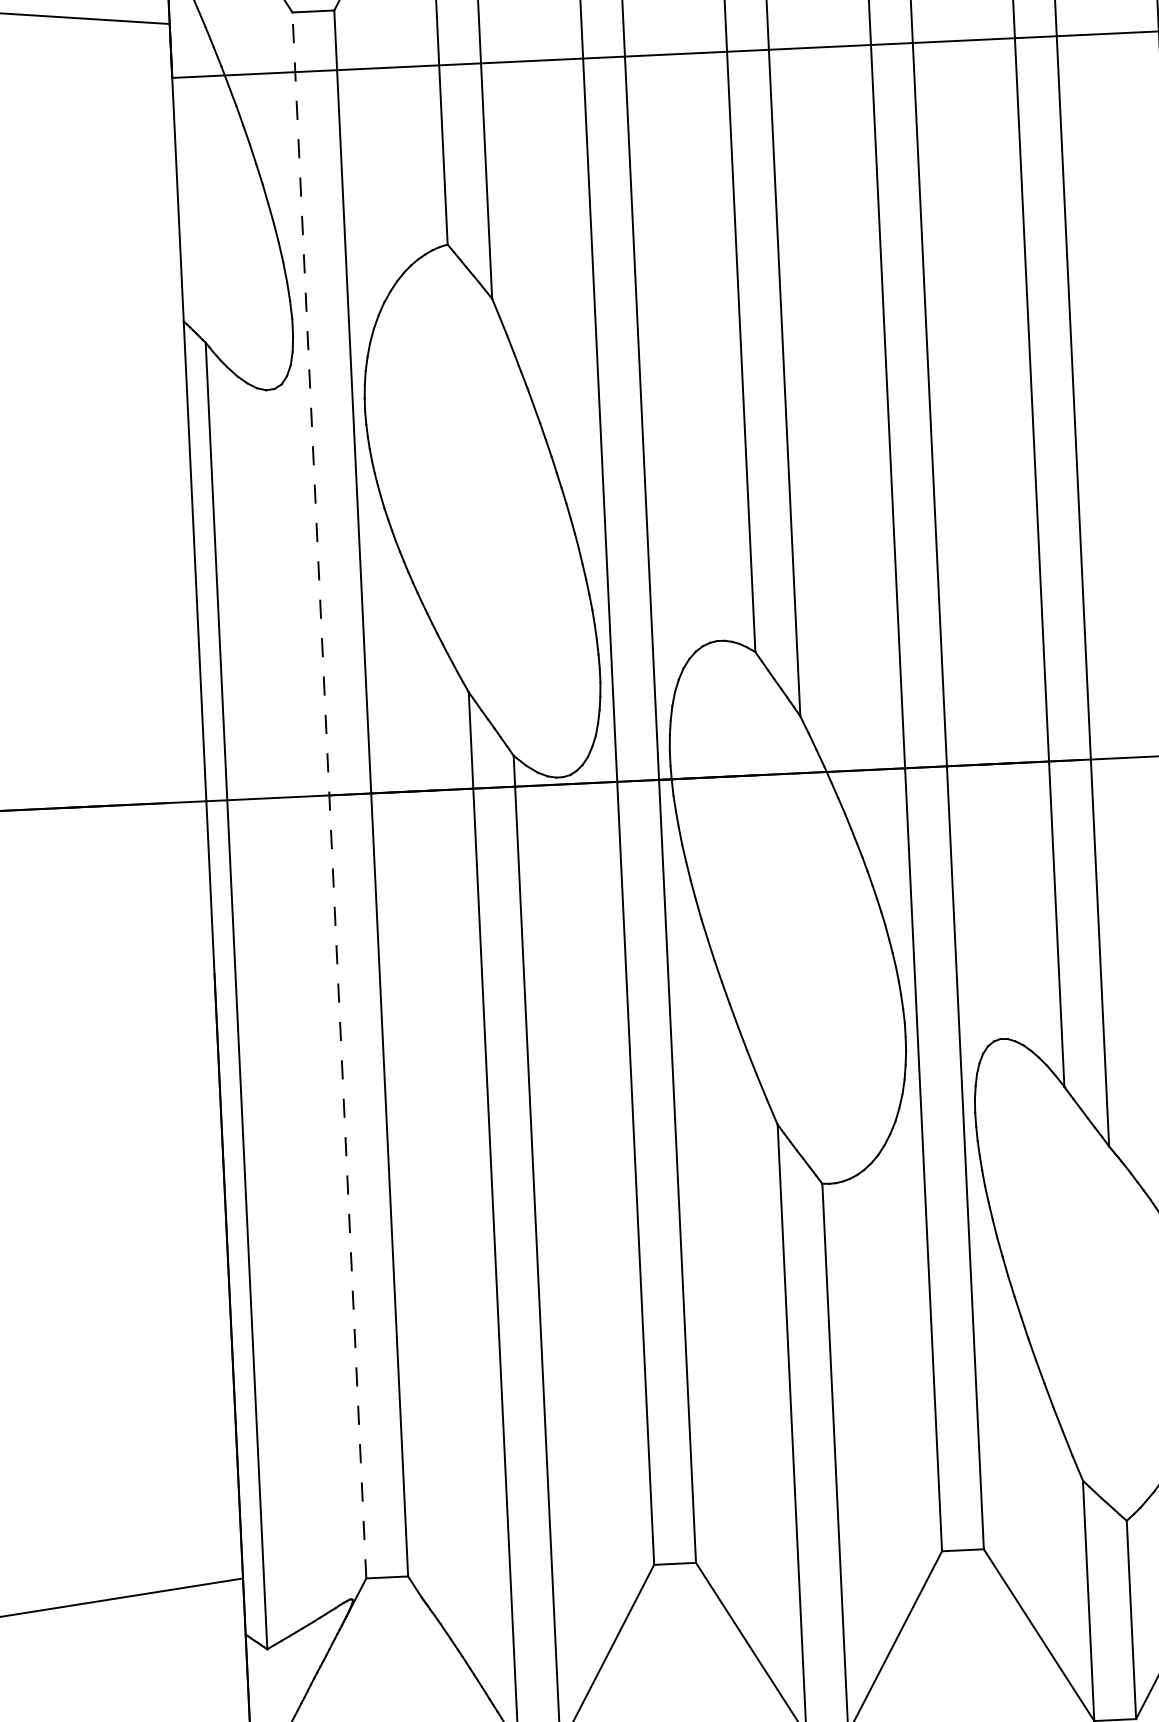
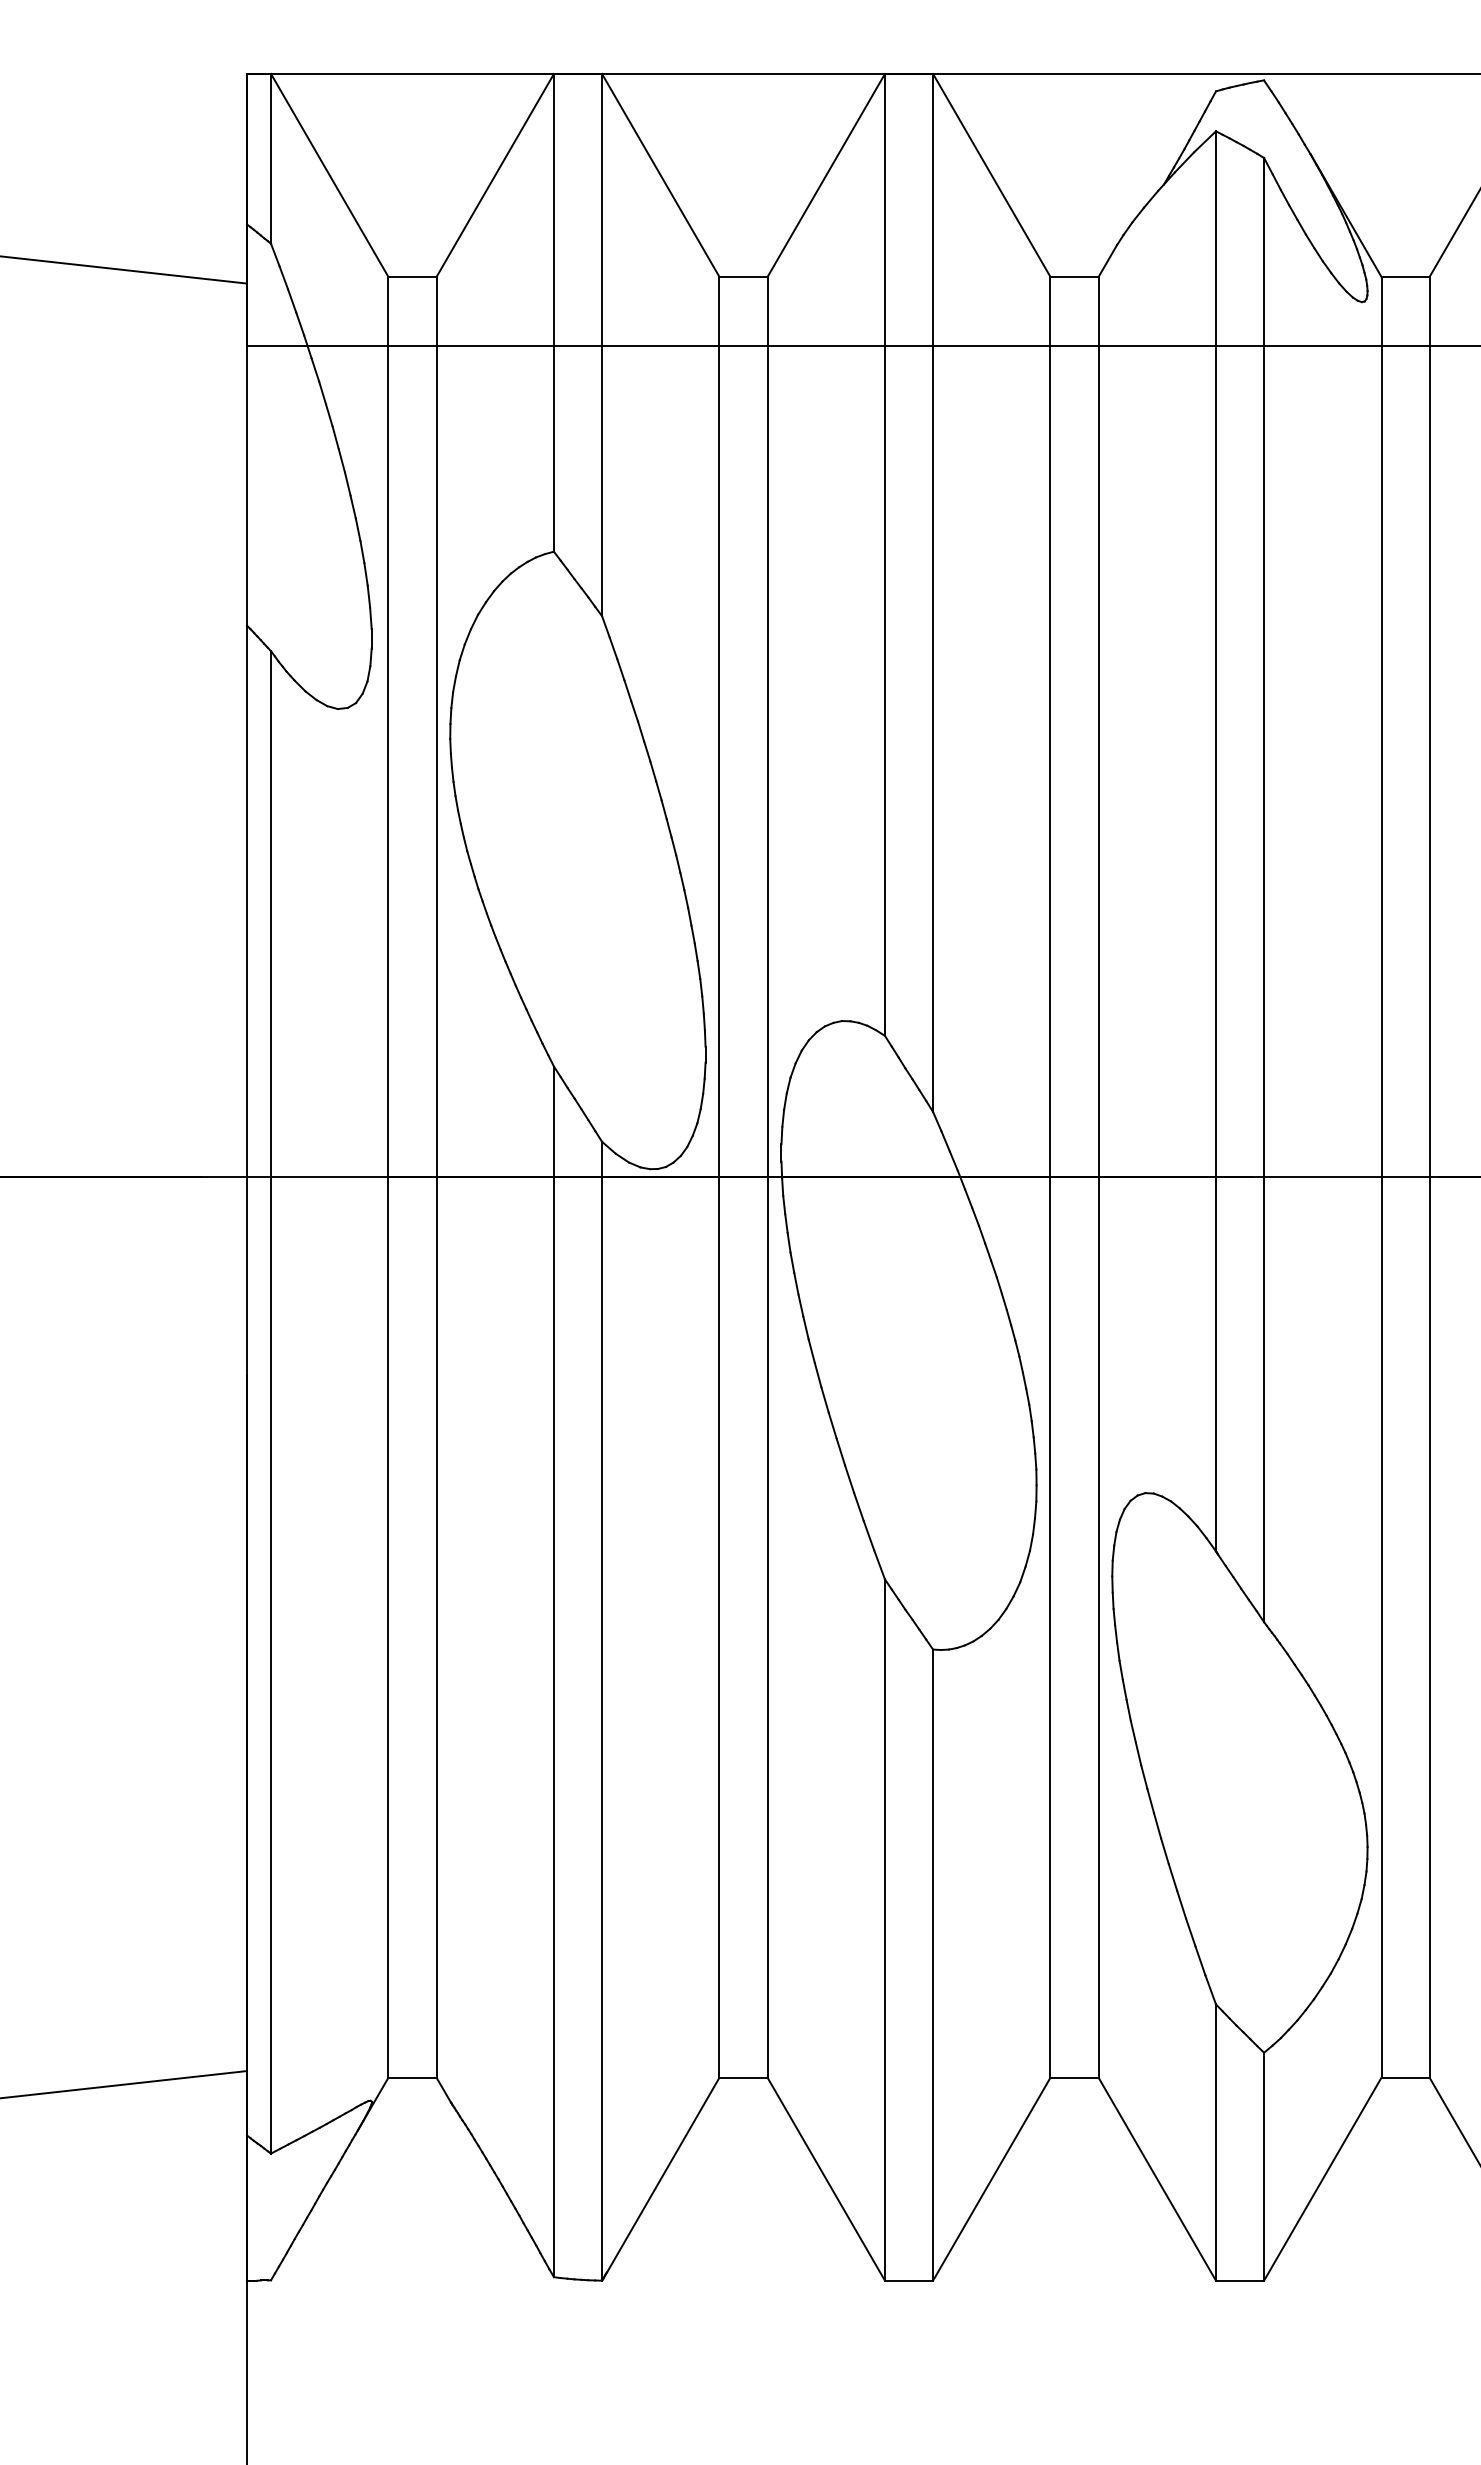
line: (329, 794) -> (388, 1176), dashed -> solid

